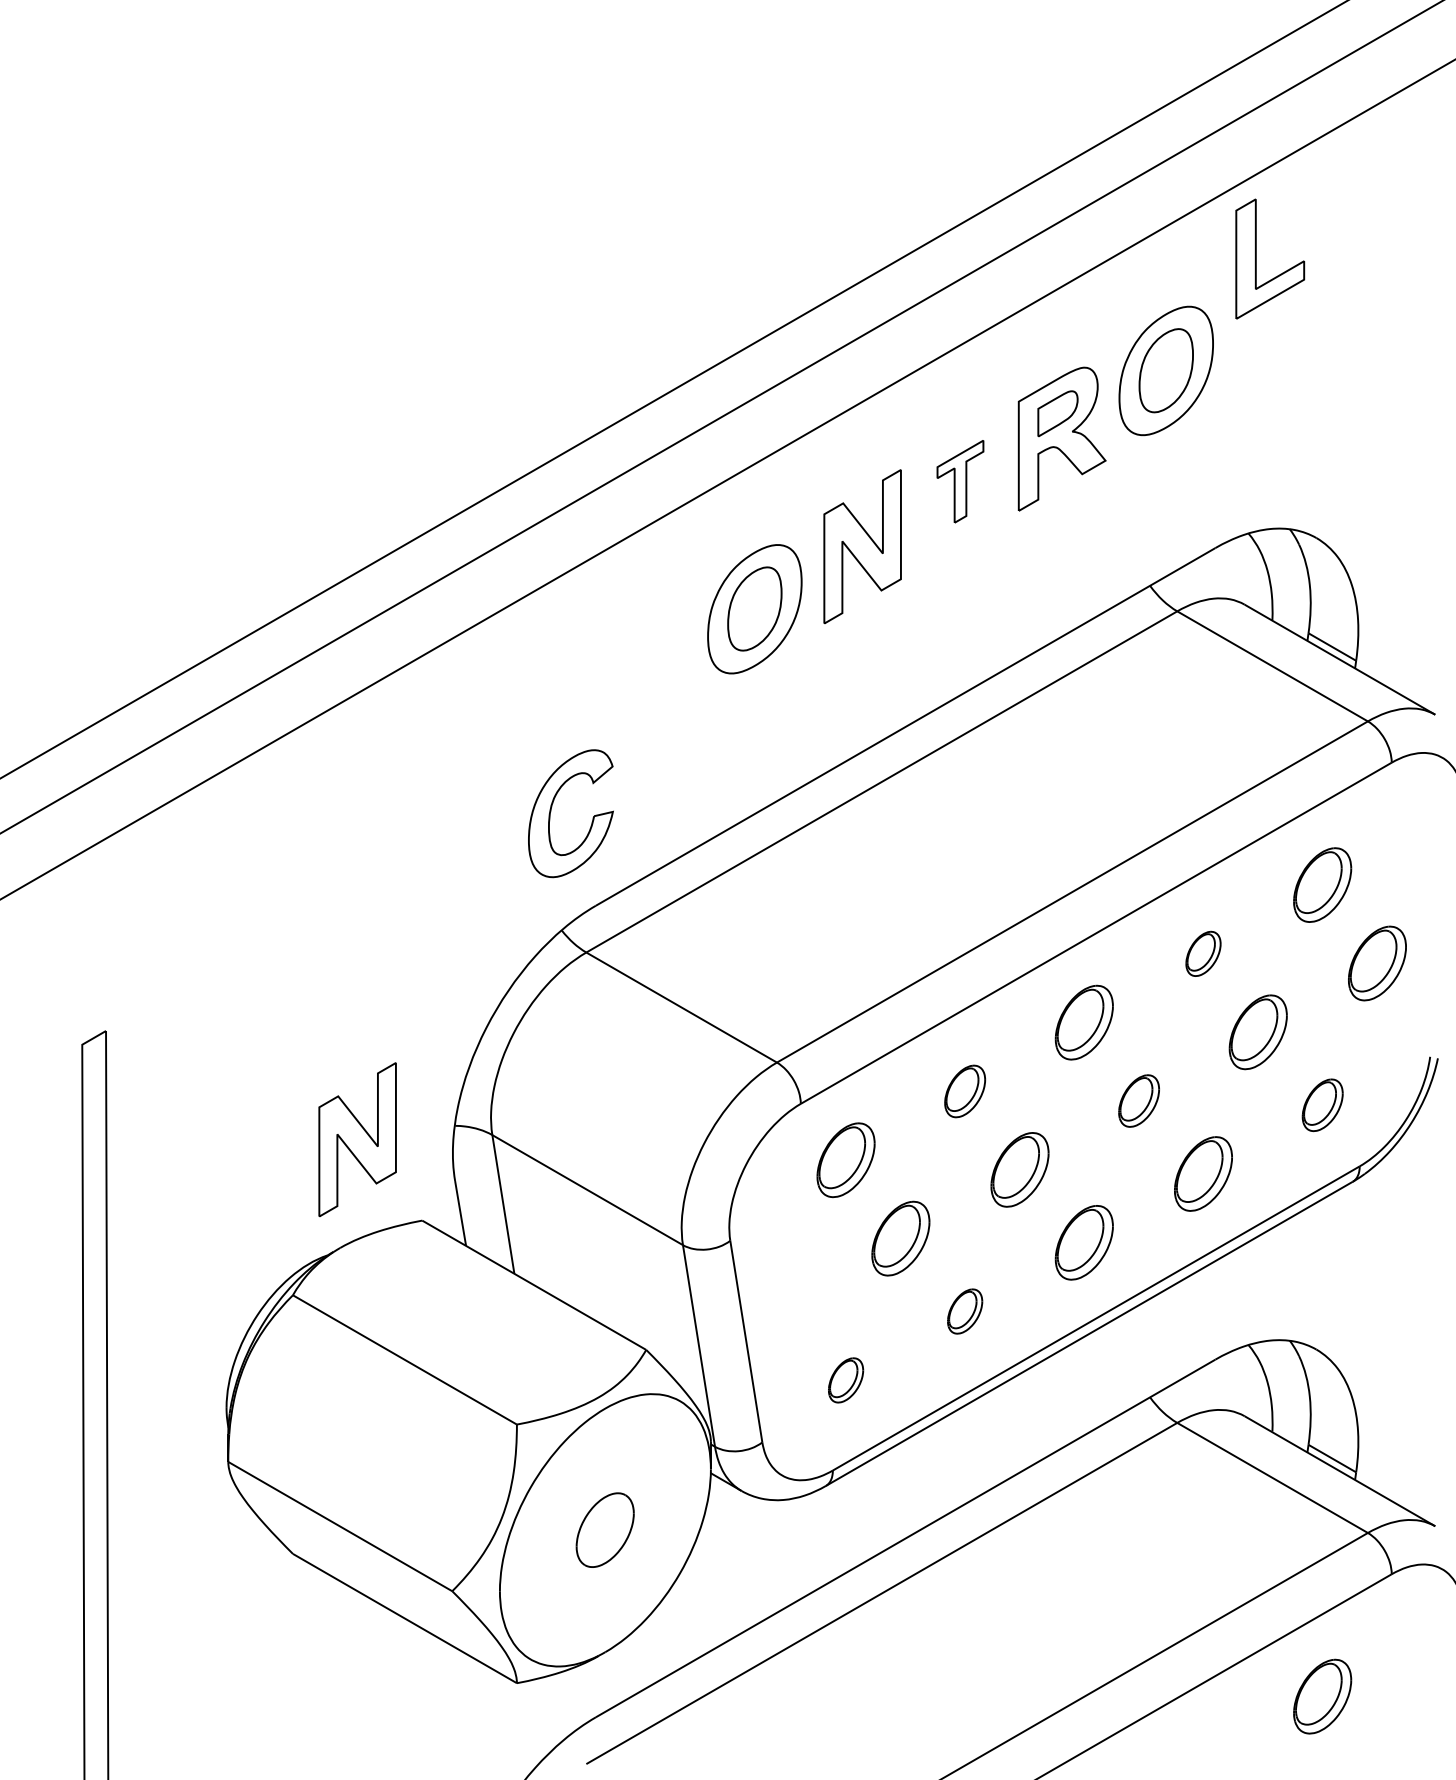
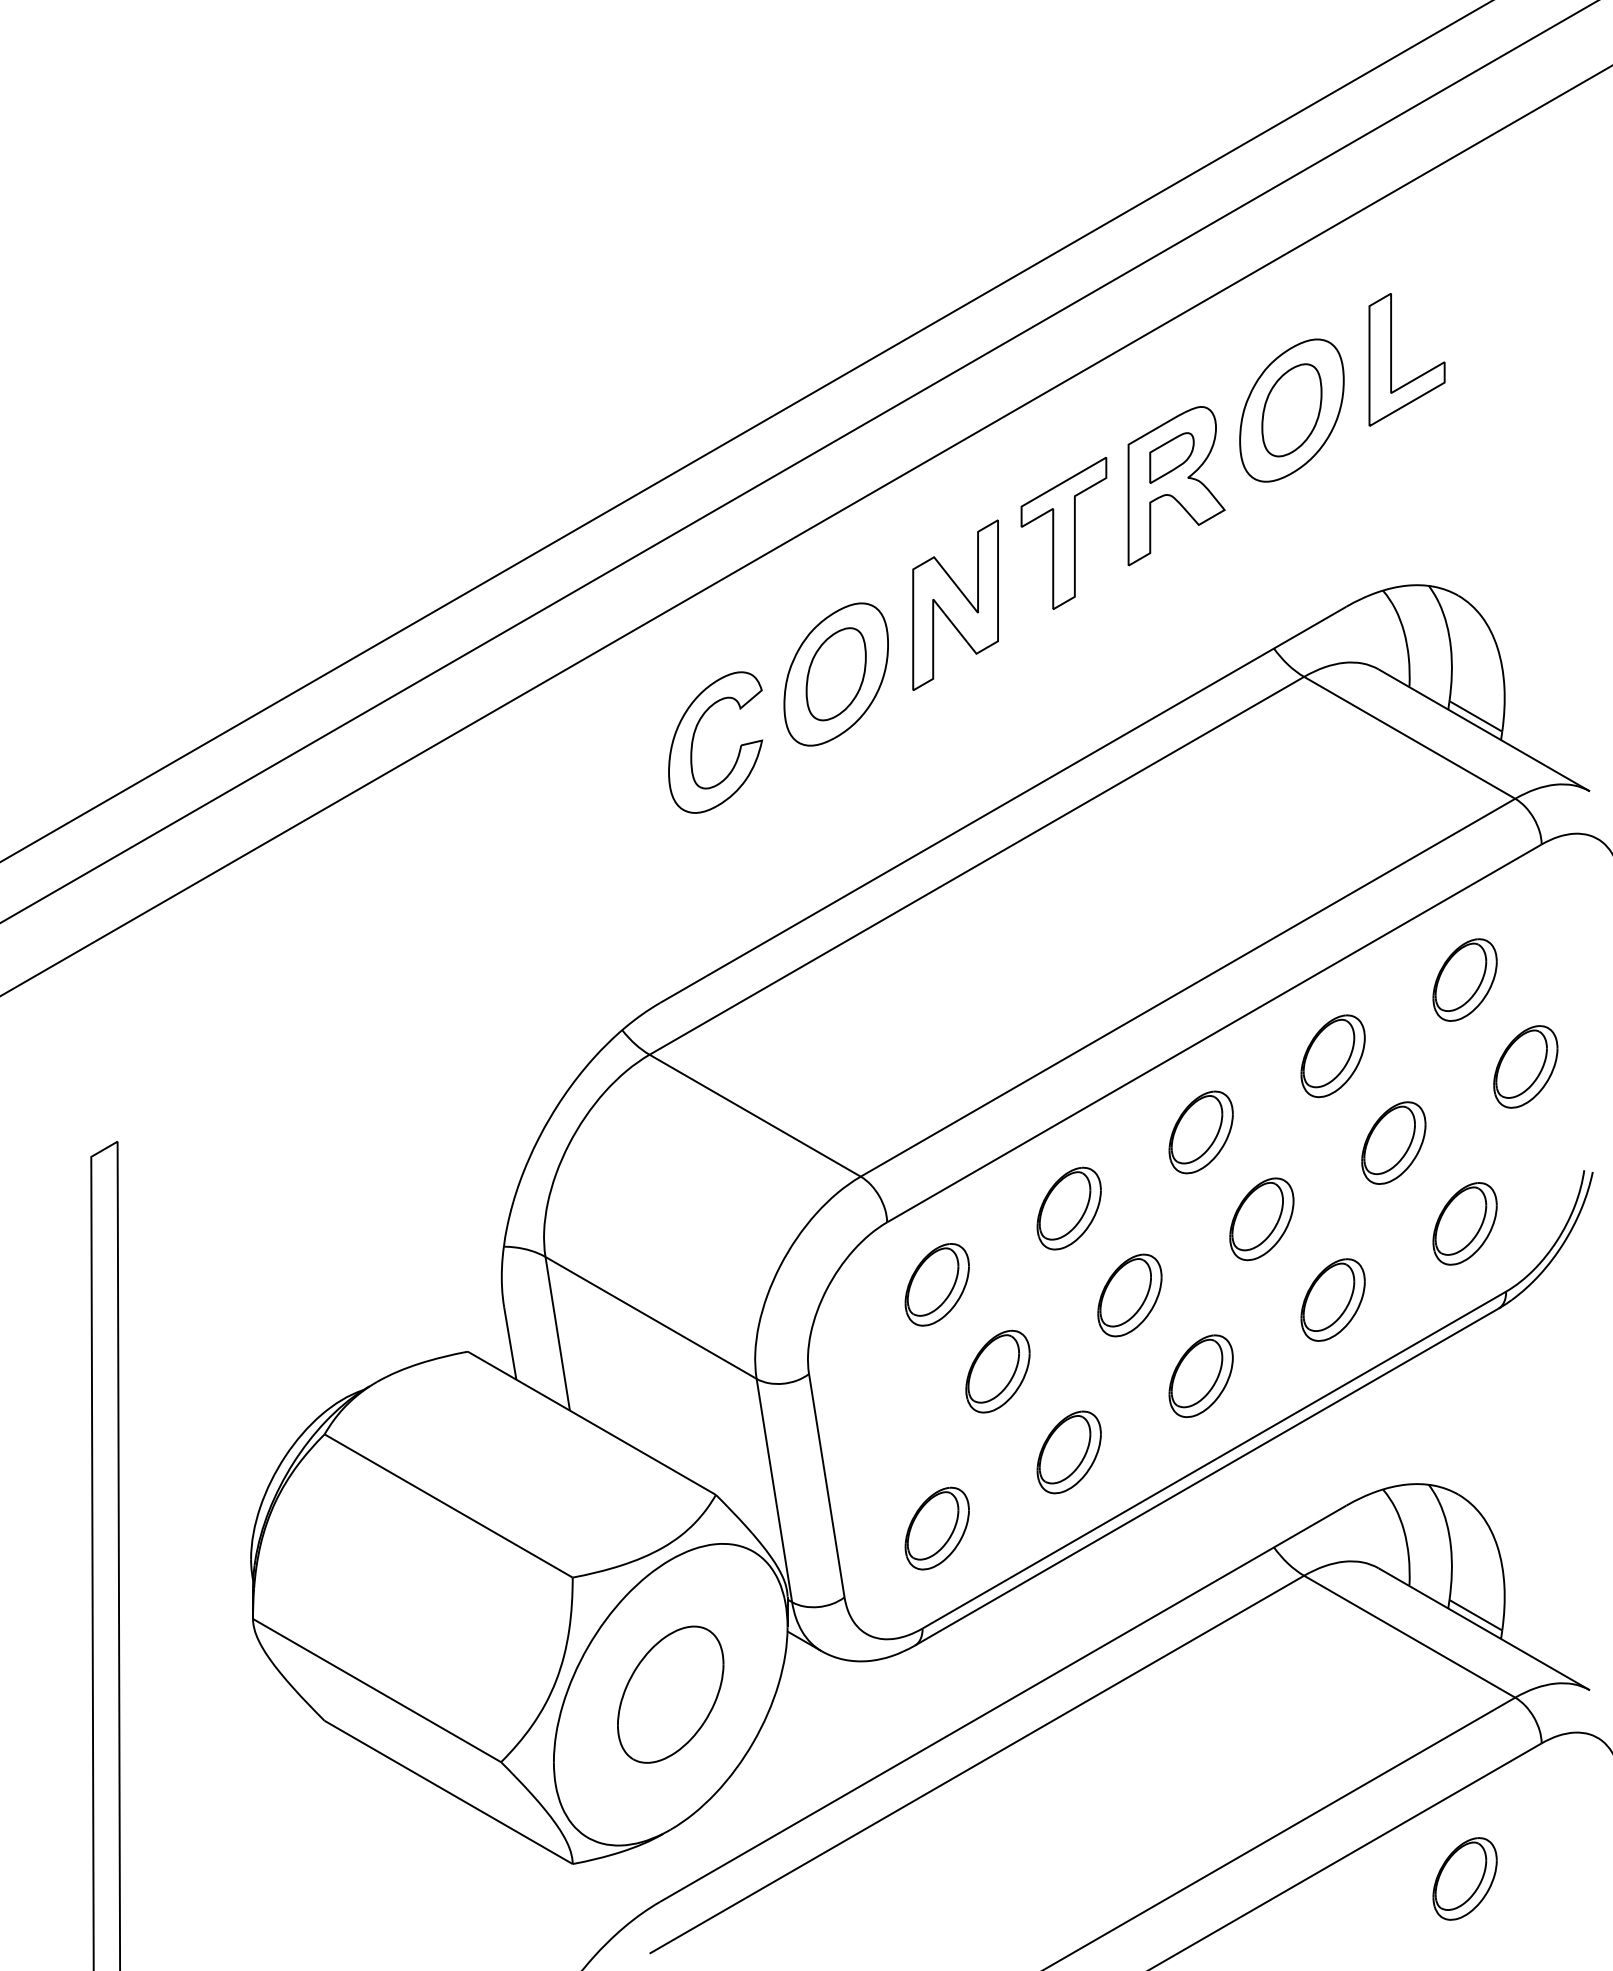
part: (1256, 258) -> (1391, 359), moved
part: (960, 481) -> (1064, 533), size x1.67
part: (551, 811) -> (694, 740), moved
part: (1203, 953) -> (1333, 1055), size x1.67
part: (964, 1091) -> (1068, 1208), size x1.43
part: (1138, 1100) -> (1261, 1218), size x1.43
part: (1322, 1105) -> (1464, 1224), size x1.43
part: (357, 1139) -> (396, 1261), removed
part: (964, 1311) -> (1068, 1452), size x1.67
part: (845, 1380) -> (936, 1528), size x1.67
part: (604, 1529) -> (669, 1693), size x1.67

